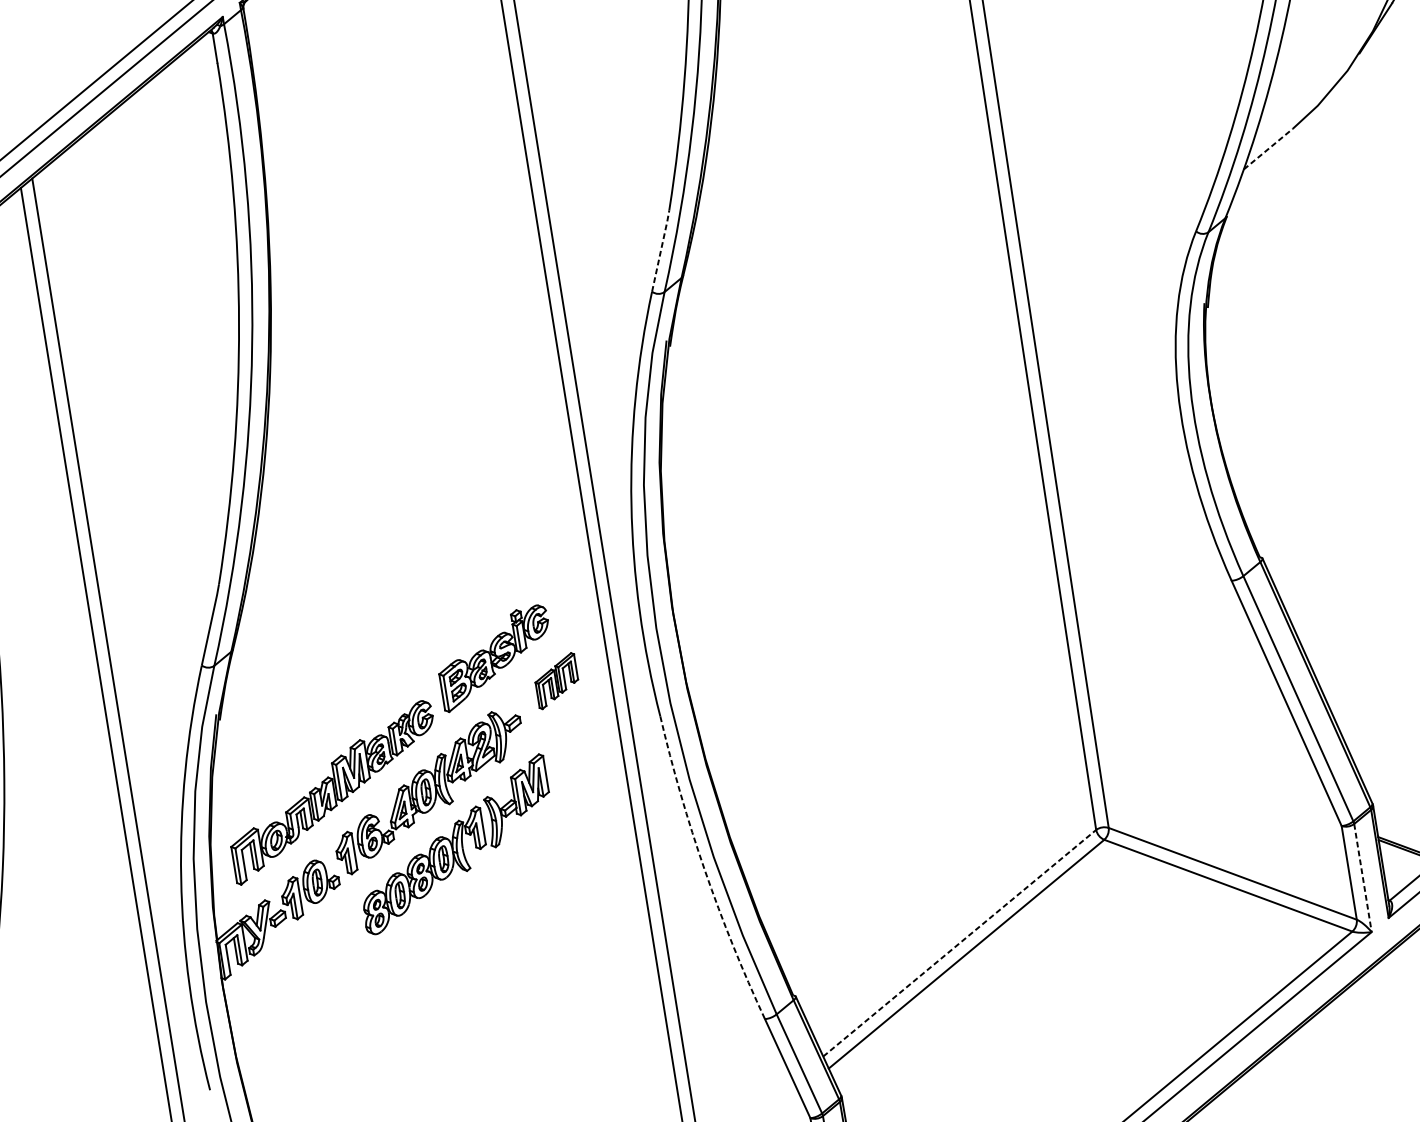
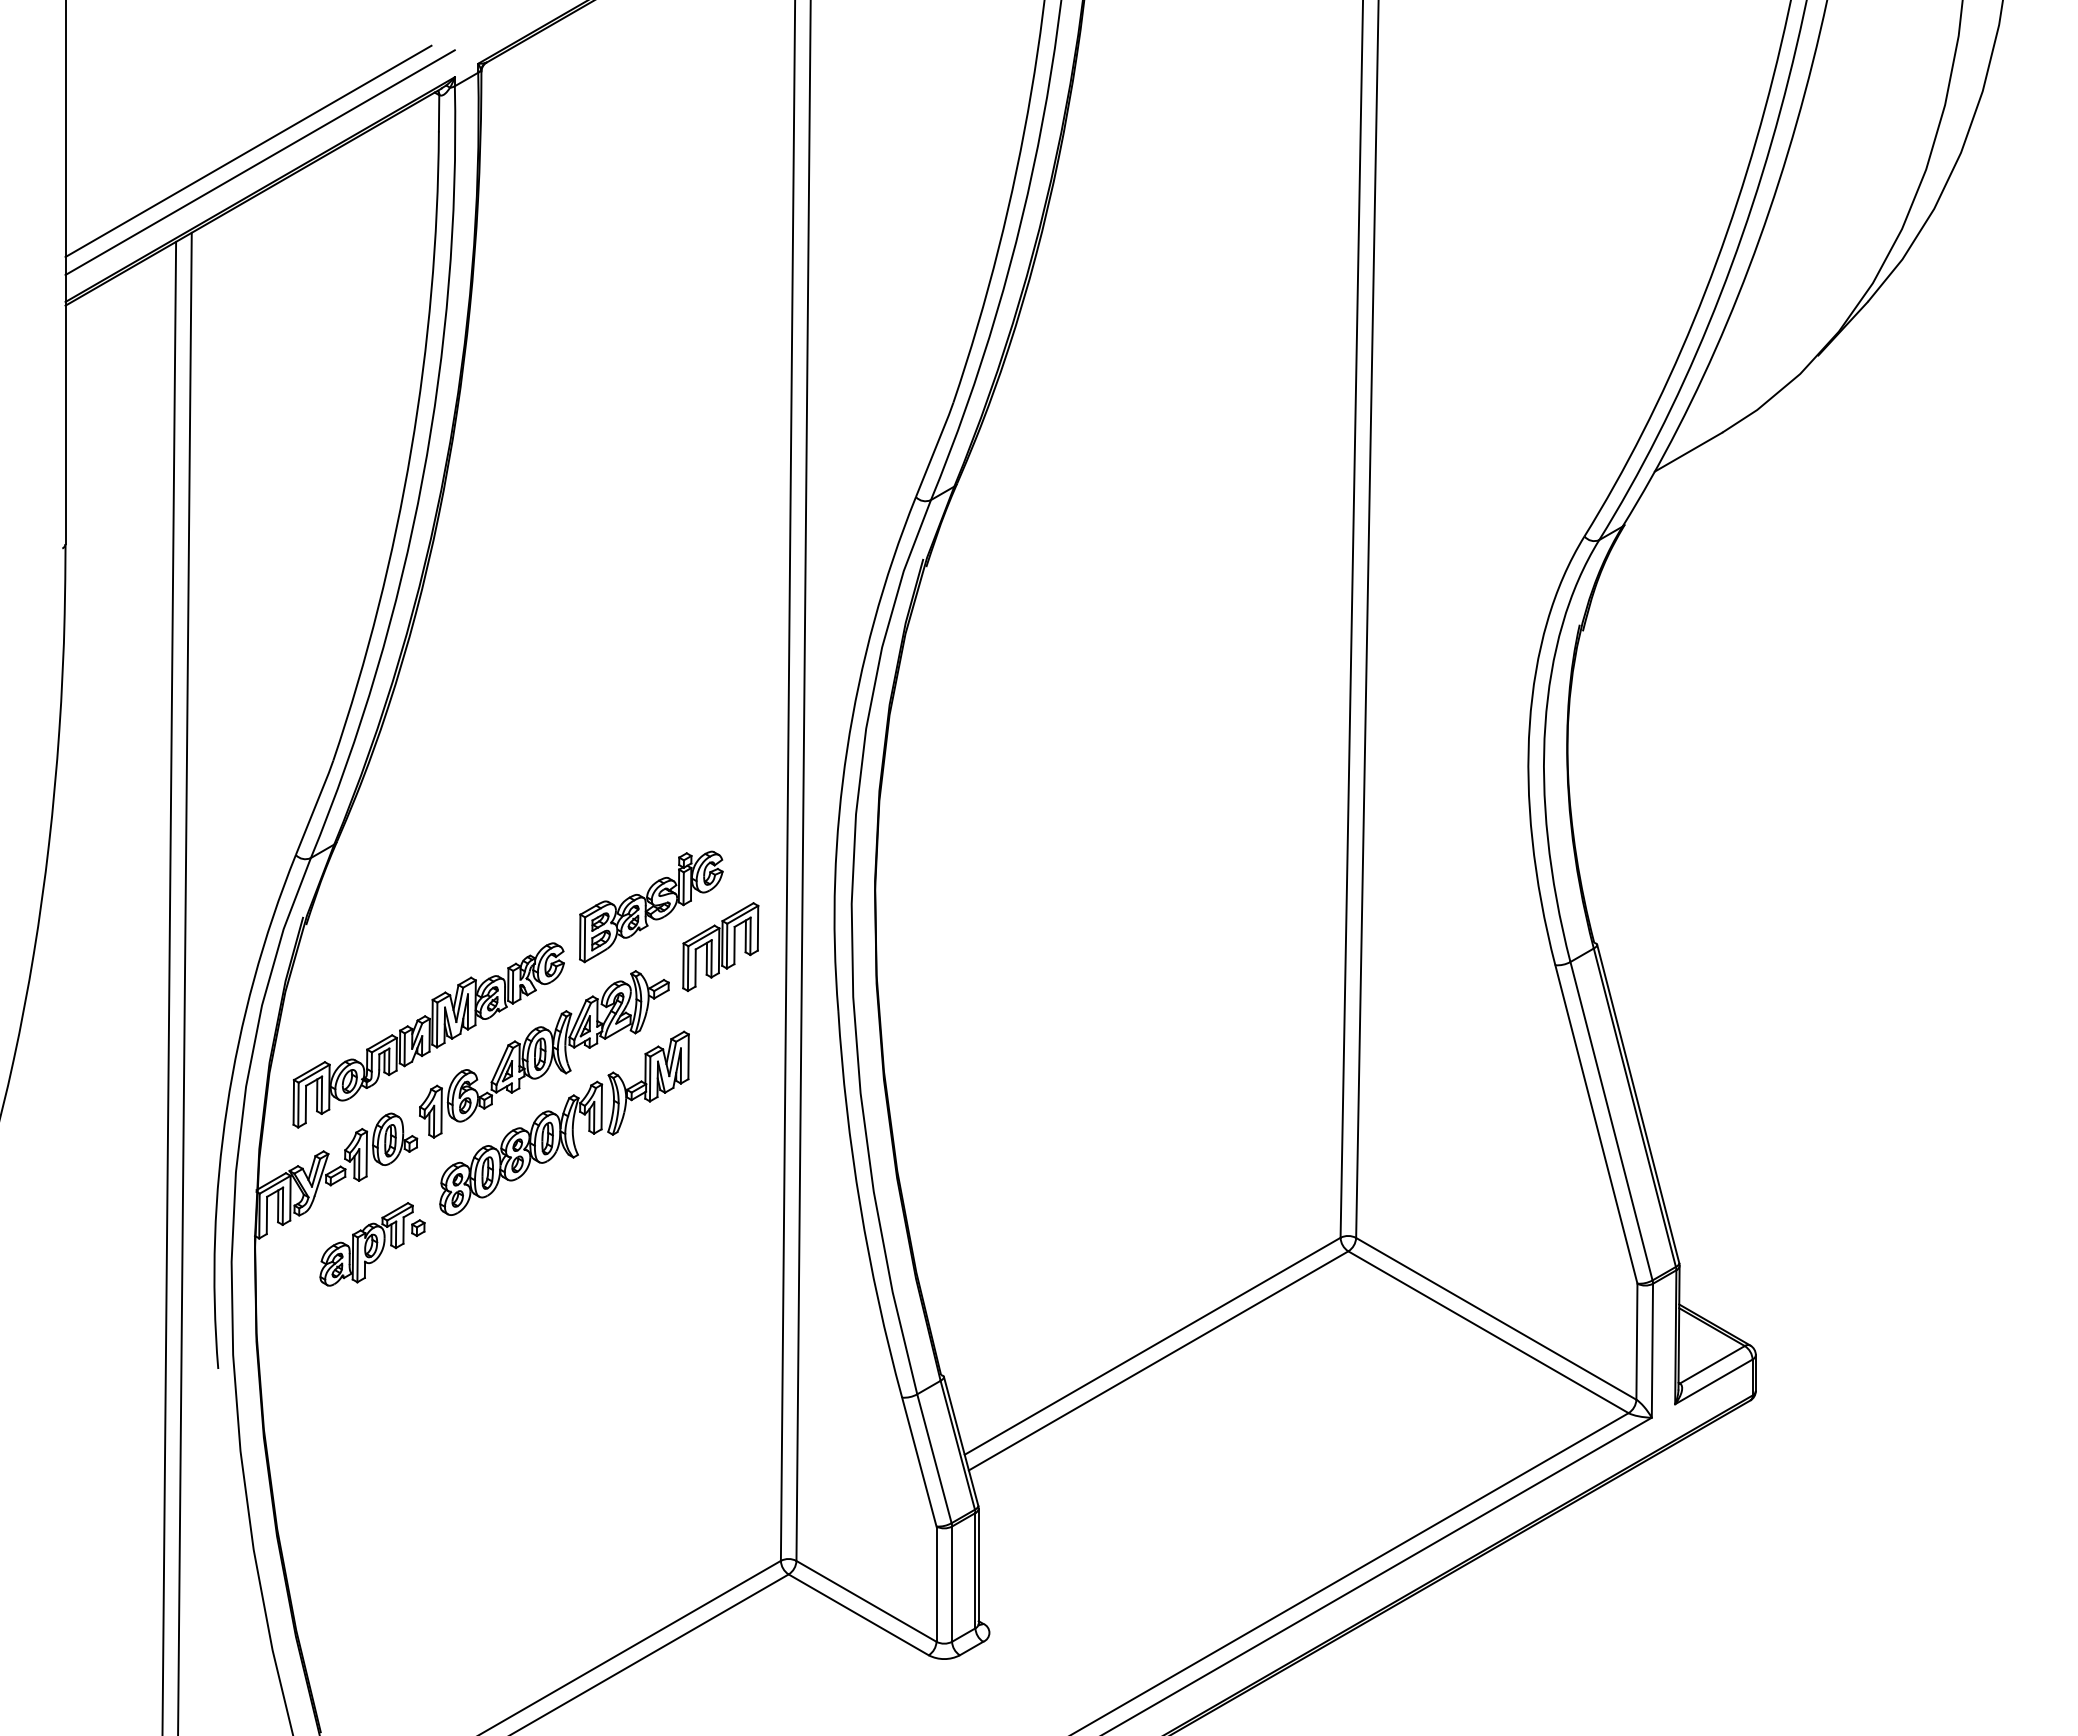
line: (1268, 149) -> (1688, 452), dashed -> solid
line: (661, 250) -> (935, 449), dashed -> solid
part: (556, 680) -> (720, 946), size x1.43
arc: (704, 870) -> (860, 1205), dashed -> solid
line: (1362, 877) -> (1652, 1350), dashed -> solid
line: (960, 943) -> (1153, 1346), dashed -> solid
part: (317, 968) -> (372, 1244), added

